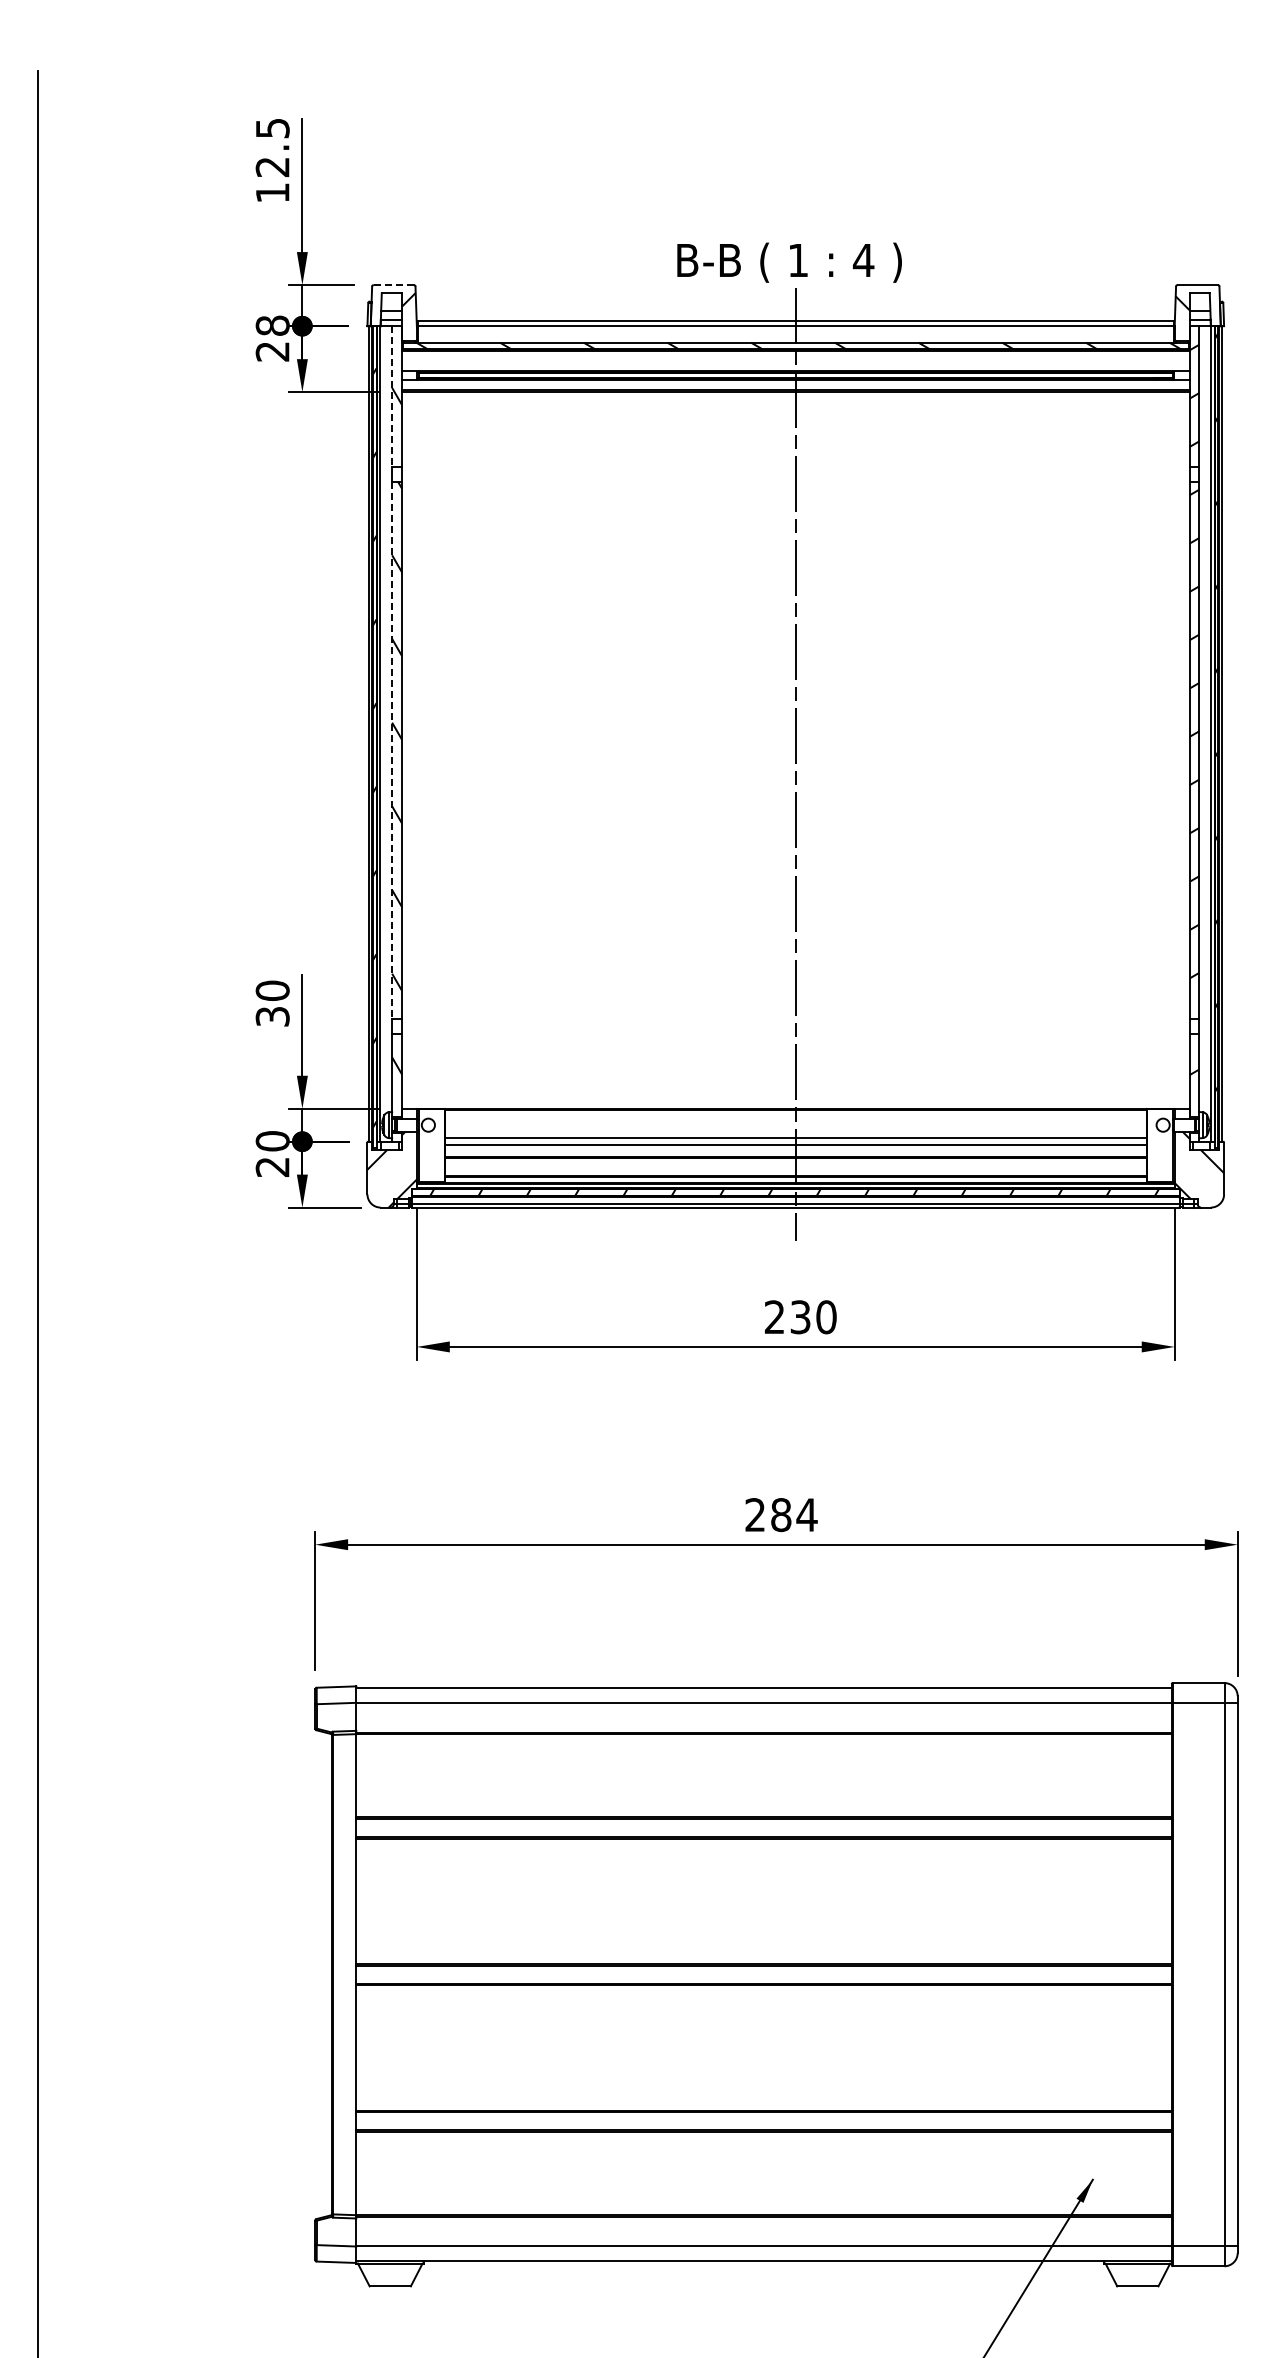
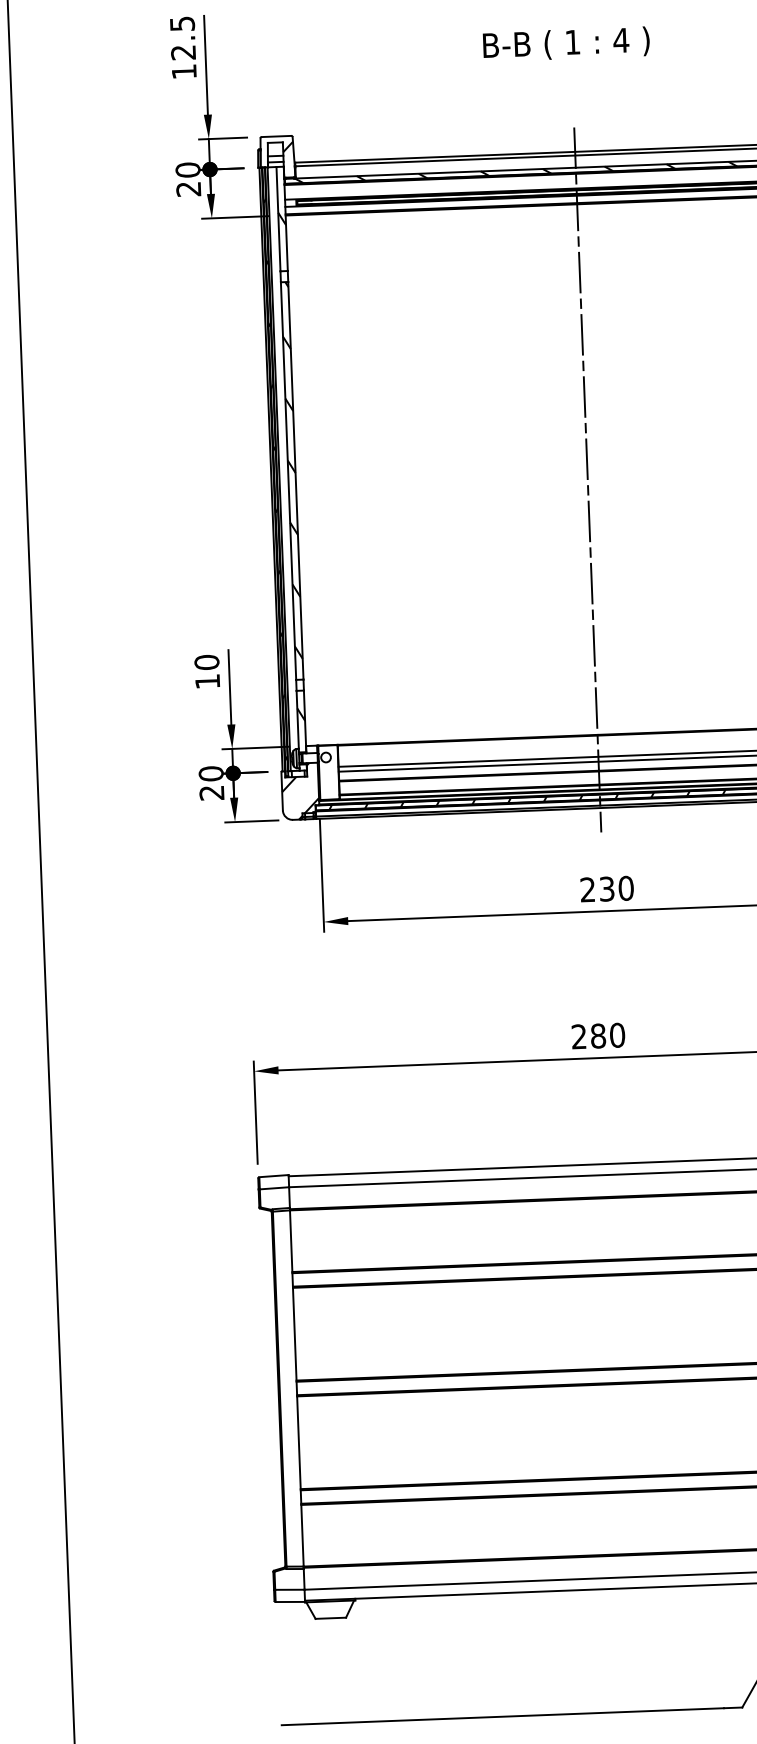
text: (789, 262) -> (566, 44), moved
line: (393, 285) -> (276, 136), dashed -> solid
text: (272, 325) -> (187, 169), 28 -> 20
line: (392, 397) -> (278, 219), dashed -> solid
line: (392, 750) -> (288, 481), dashed -> solid
text: (272, 1016) -> (207, 681), 30 -> 10
text: (806, 1515) -> (617, 1035), 284 -> 280

